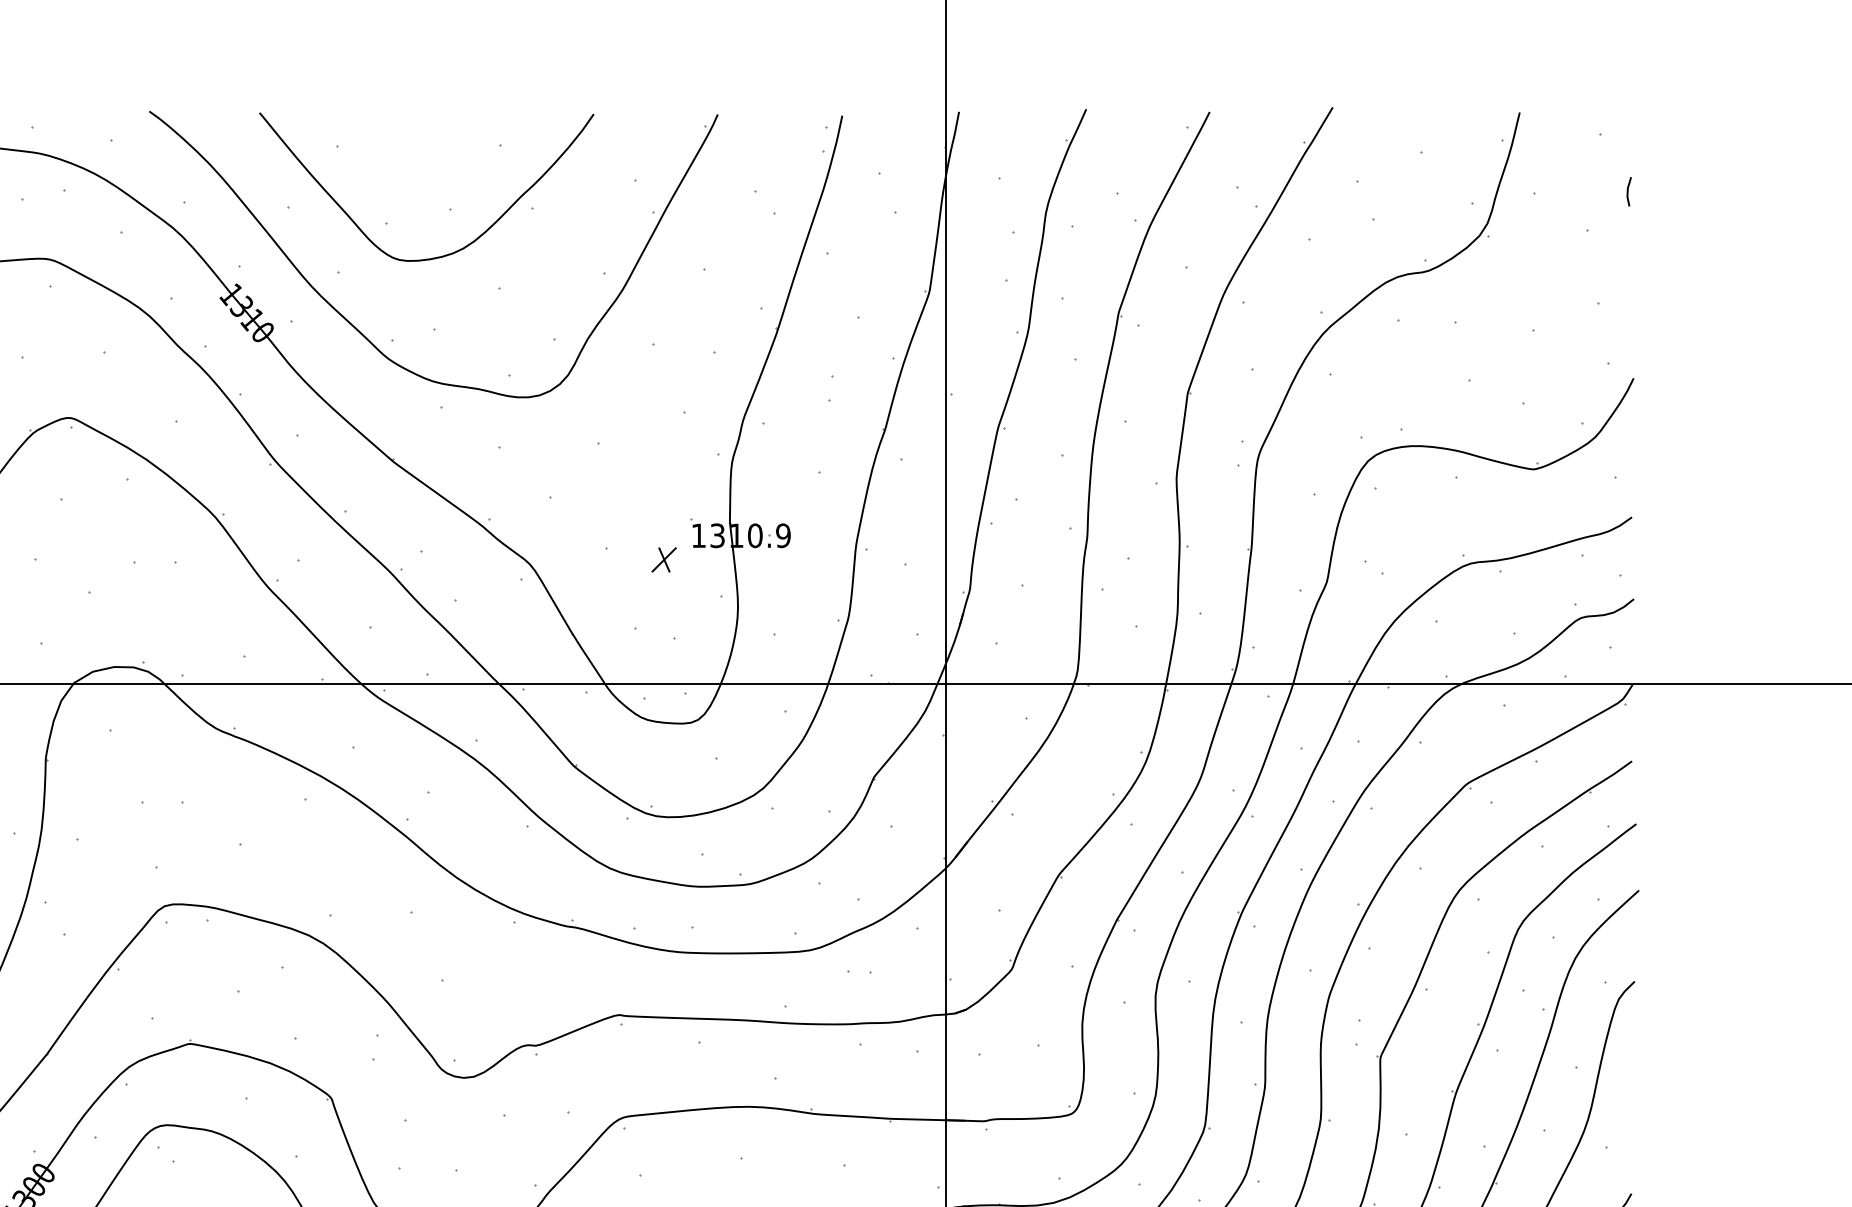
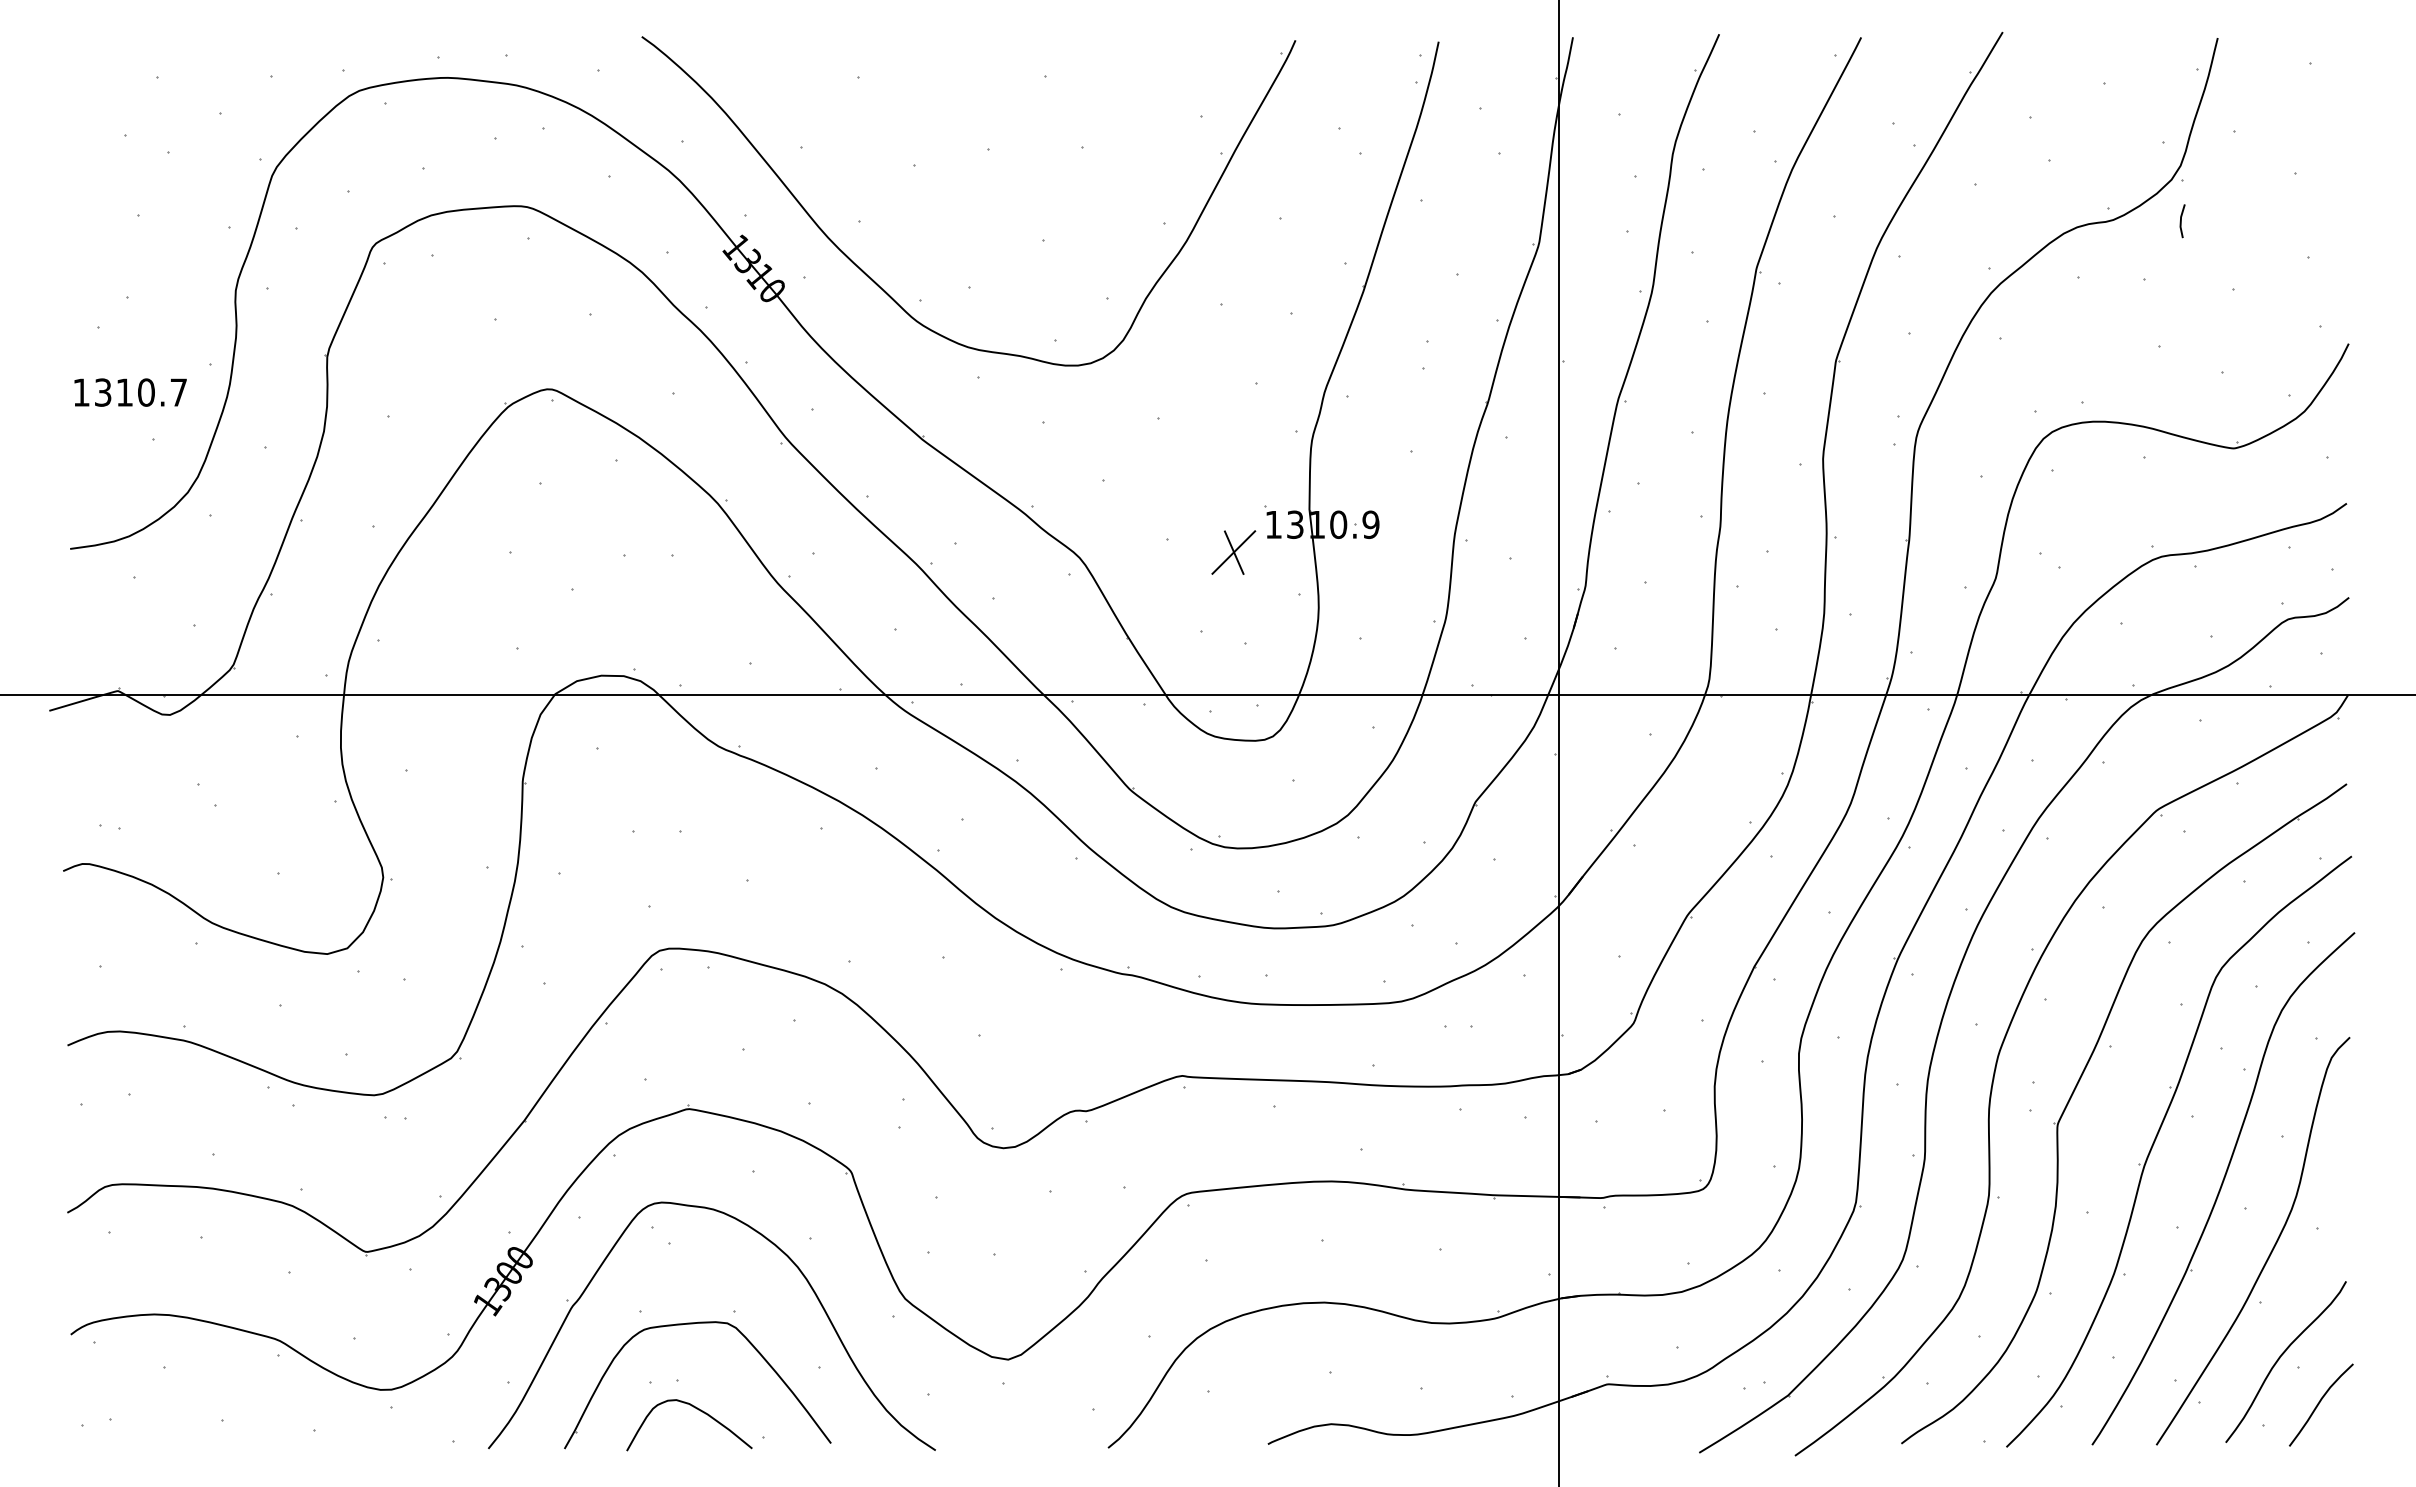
line: (1628, 192) -> (2181, 221), moved
curve: (456, 250) -> (995, 196), removed
part: (663, 559) -> (1233, 552), size x1.6

